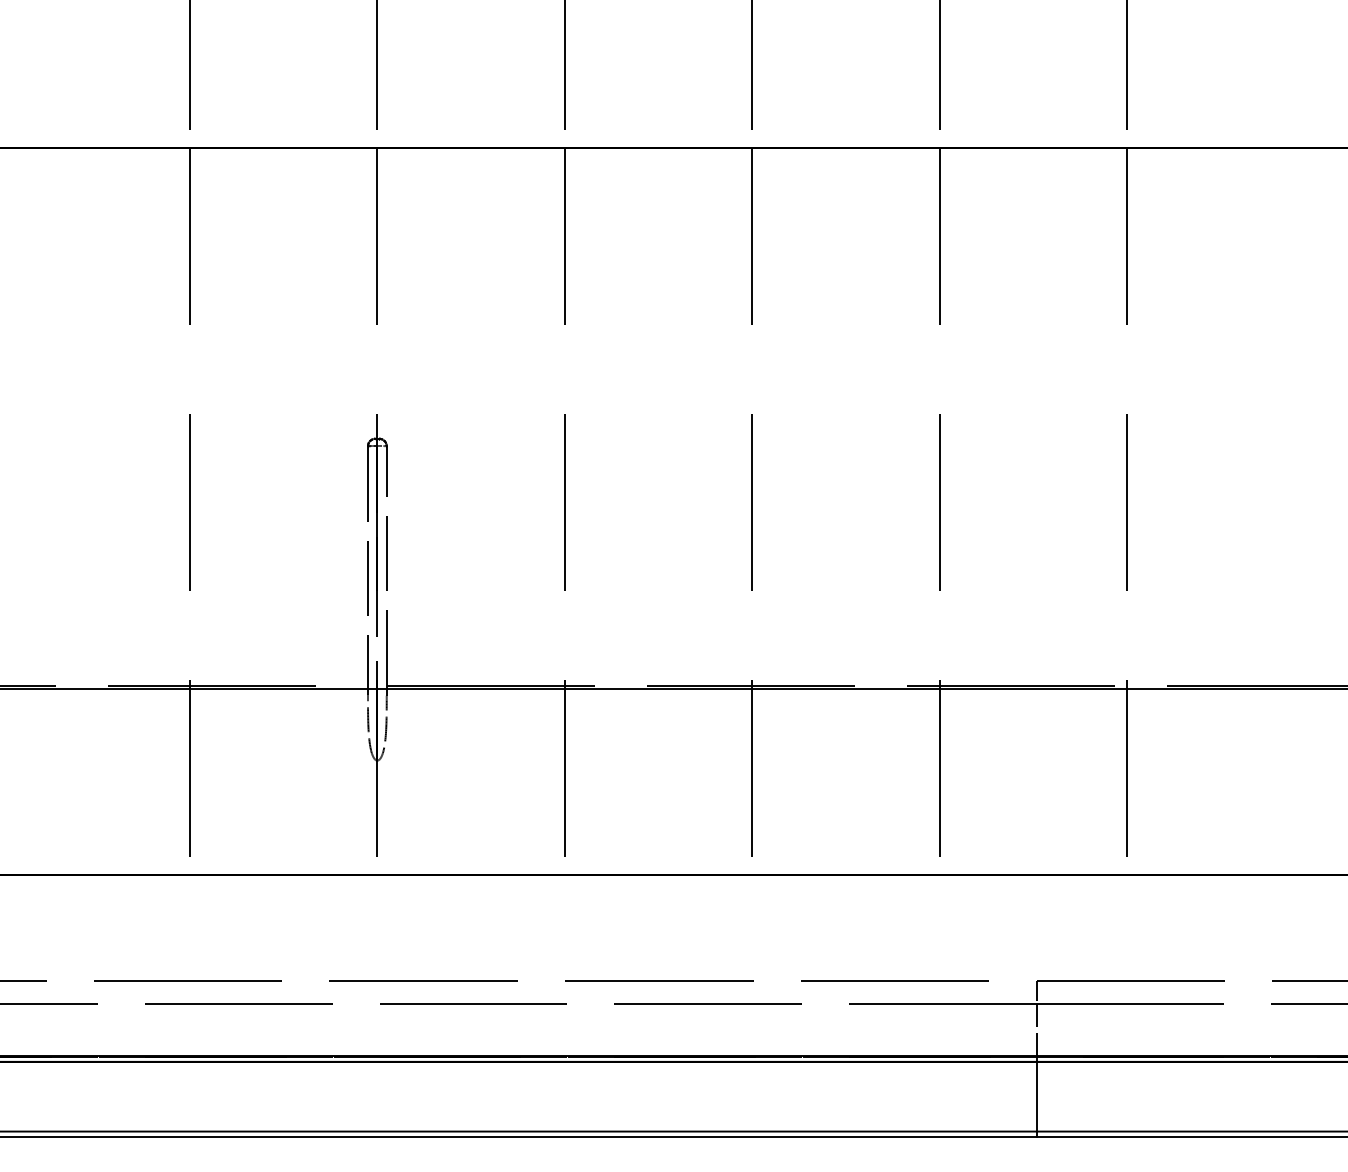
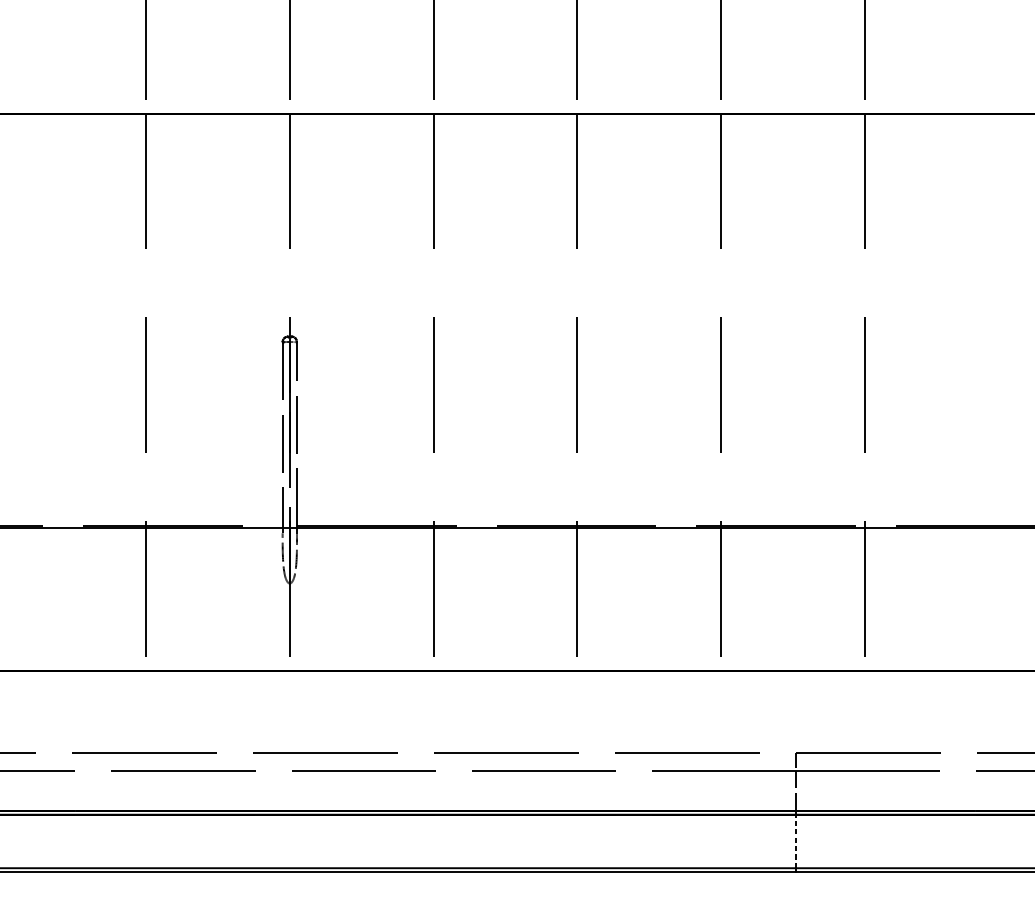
line: (1036, 1096) -> (795, 841), solid -> dashed

